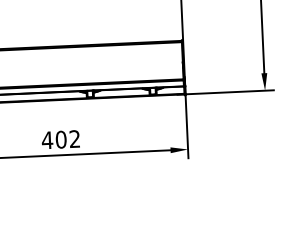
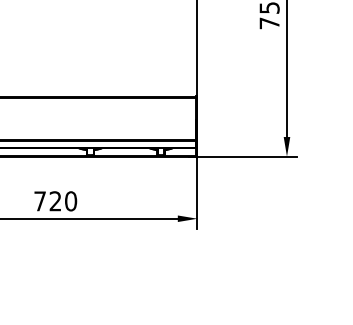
text: (61, 139) -> (55, 201), 402 -> 720

